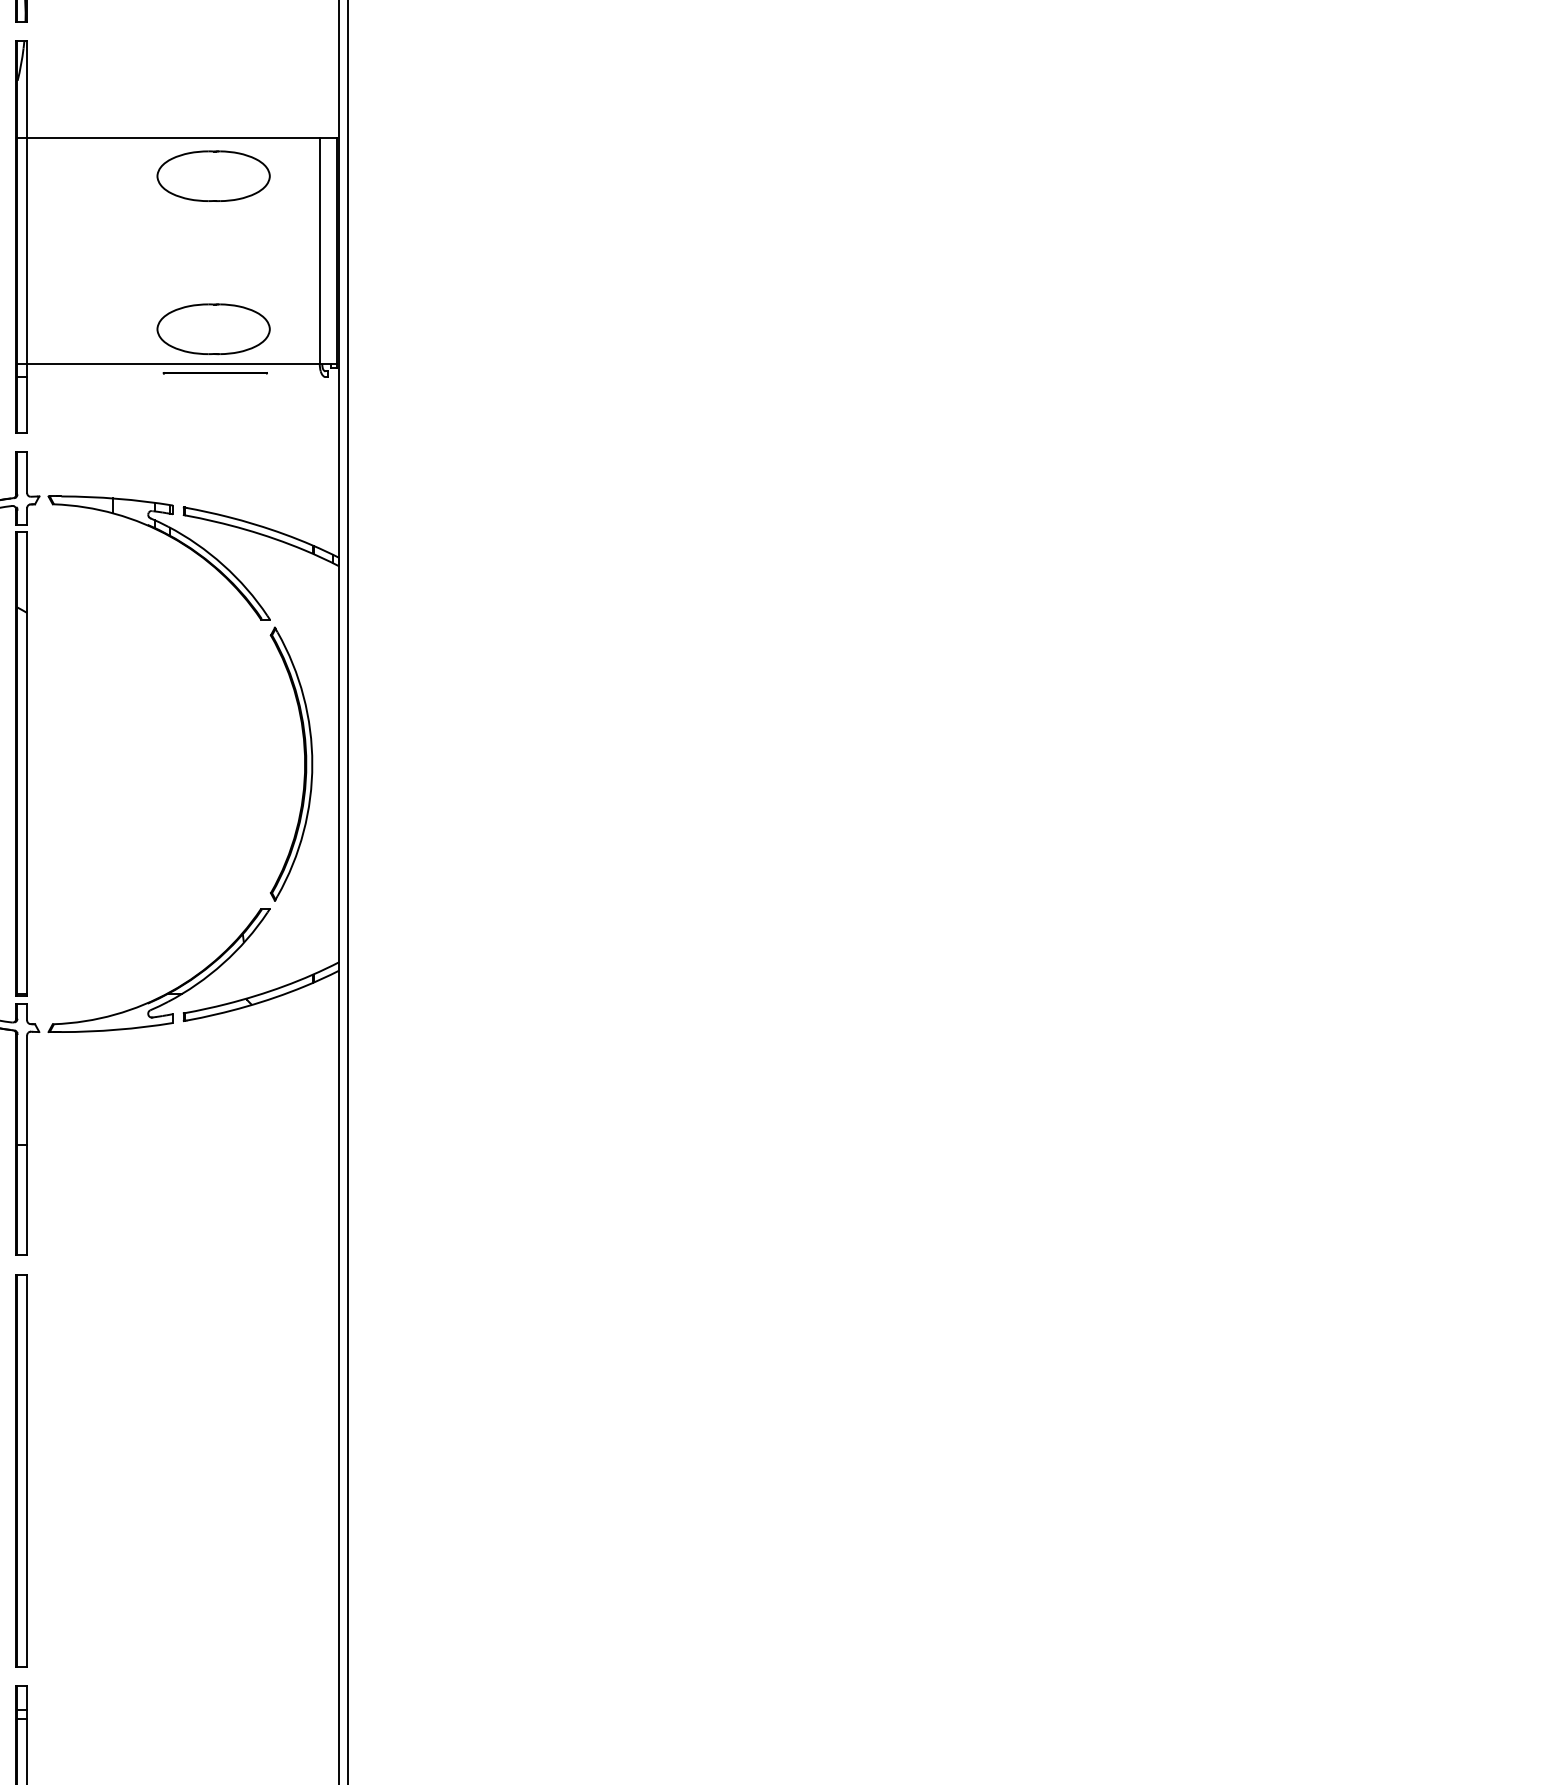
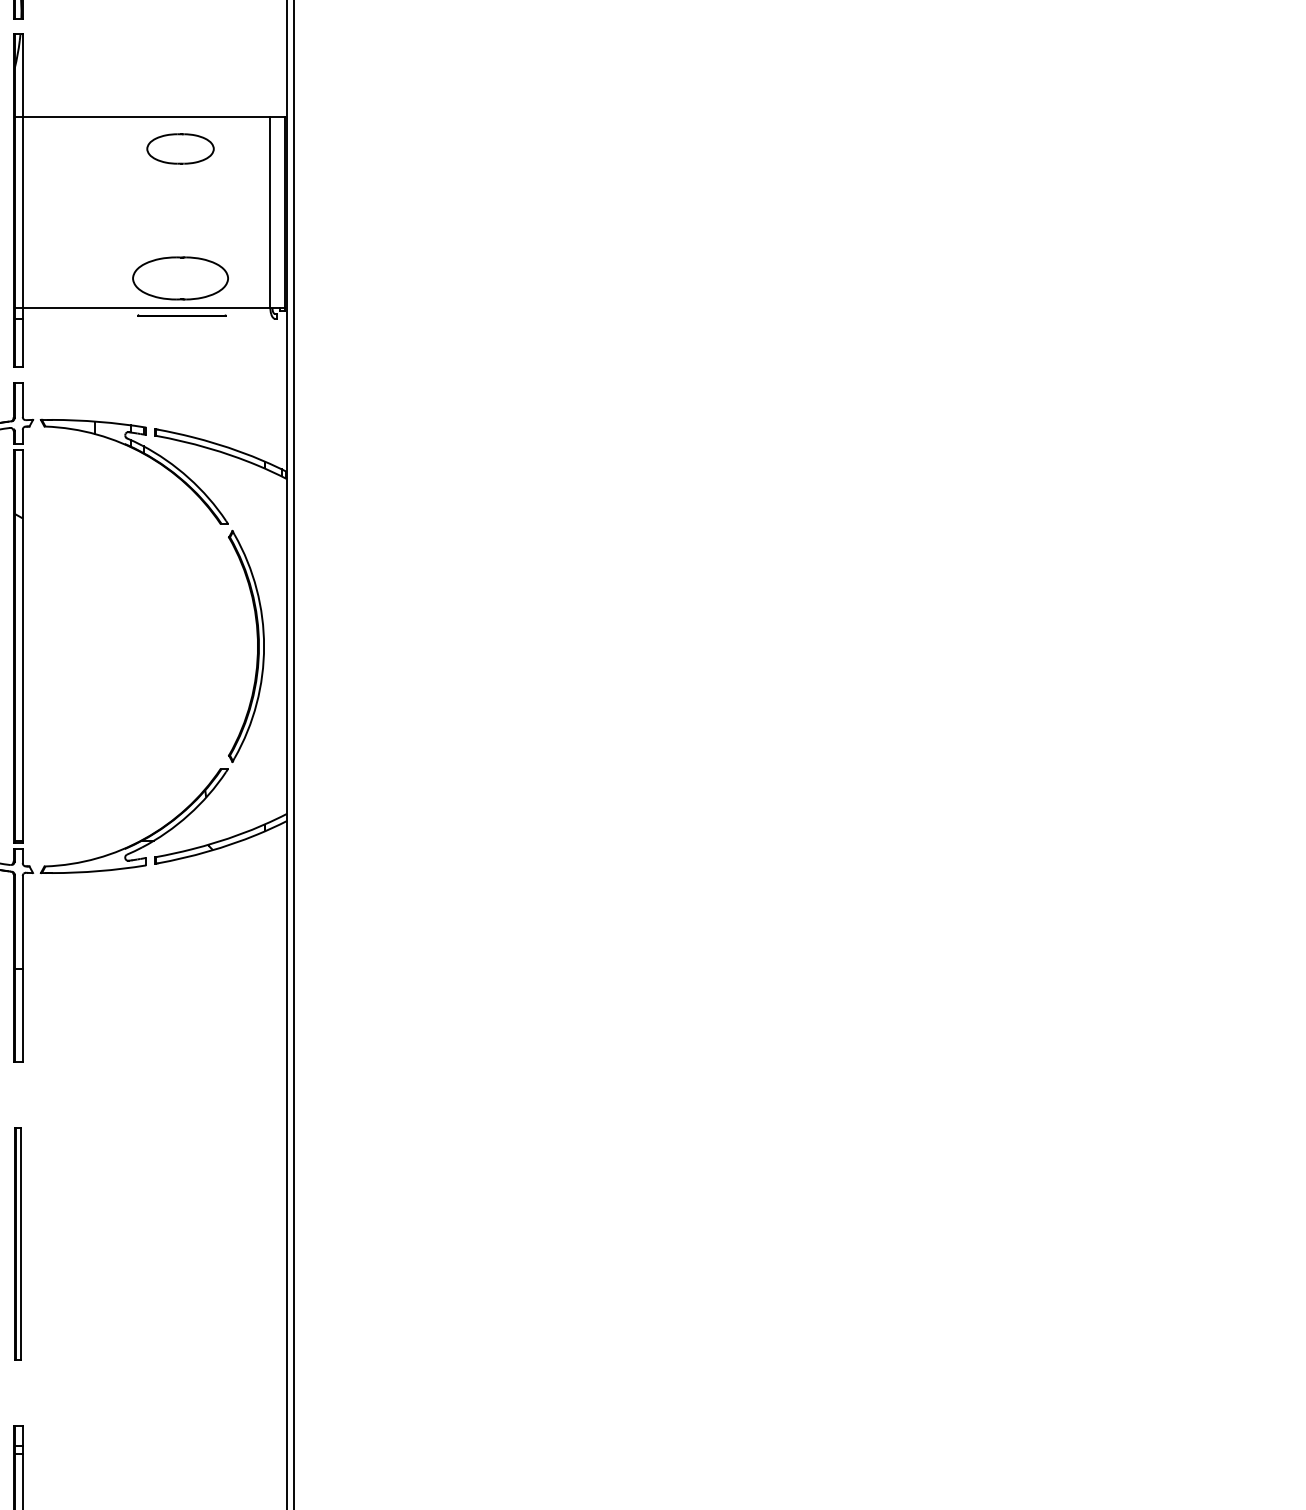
part: (213, 175) -> (180, 148), size x0.7
part: (22, 1469) -> (18, 1243), size x0.7

